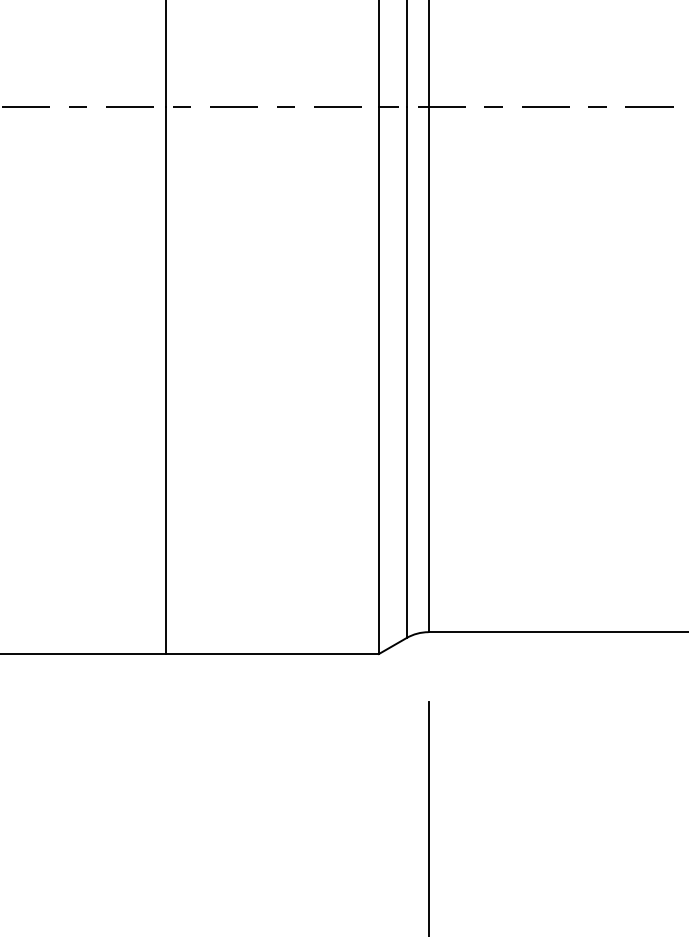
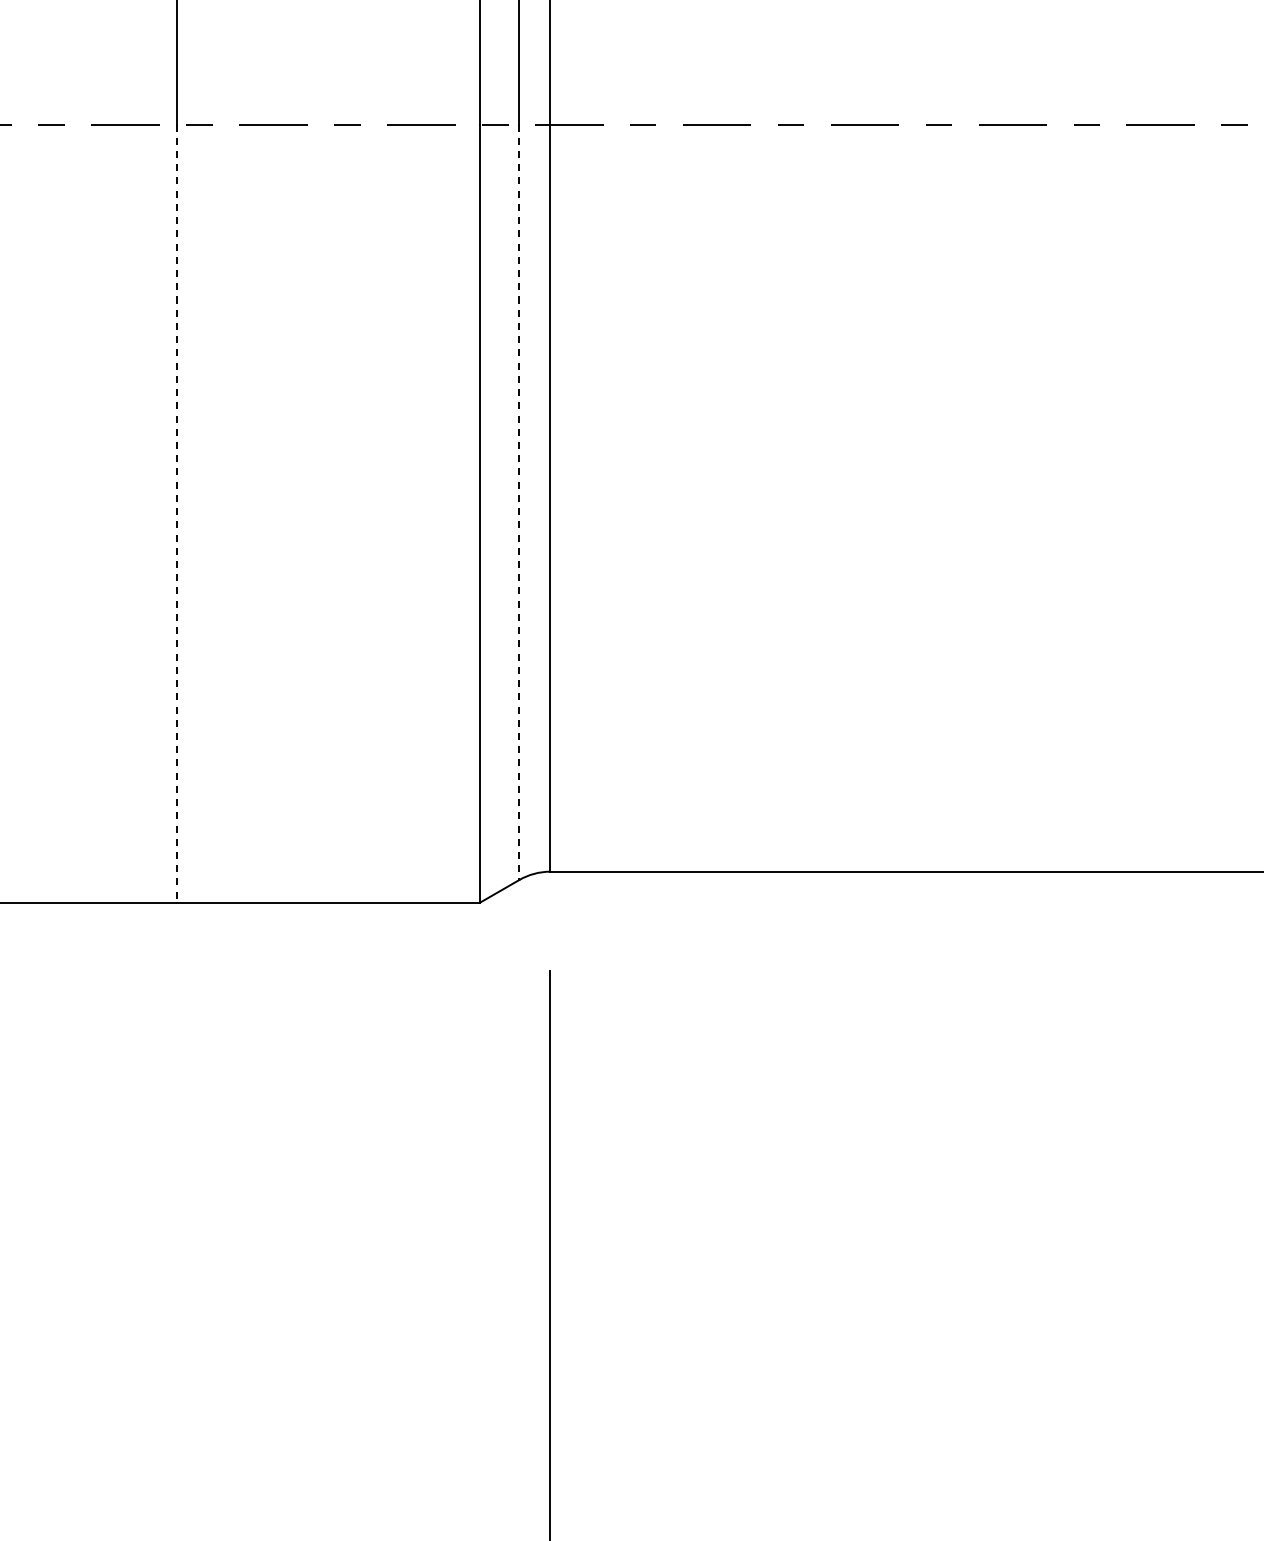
line: (406, 372) -> (519, 502), solid -> dashed
line: (166, 381) -> (177, 514), solid -> dashed

